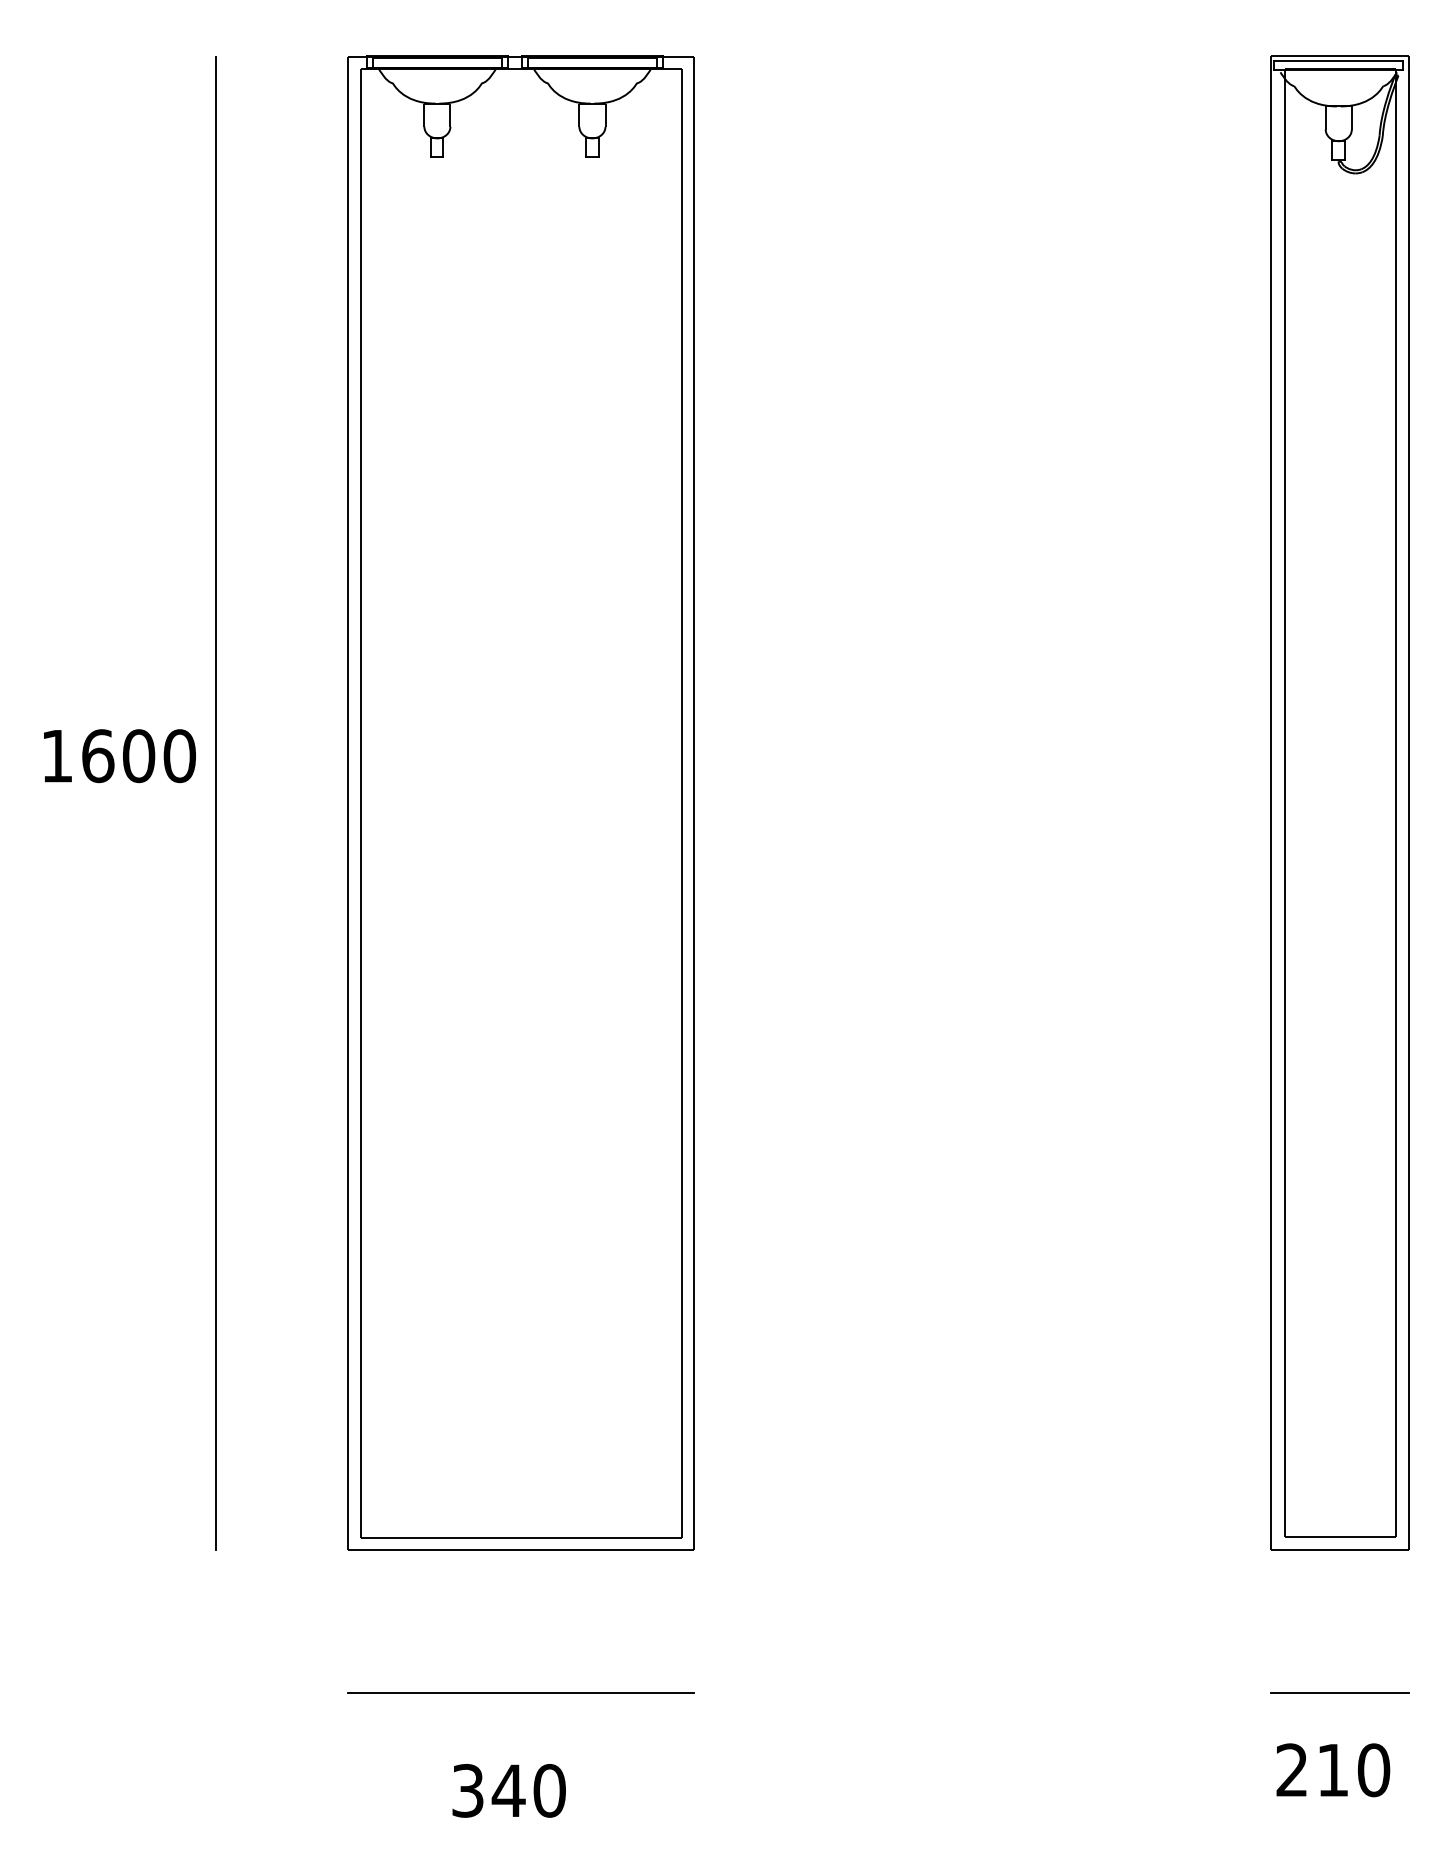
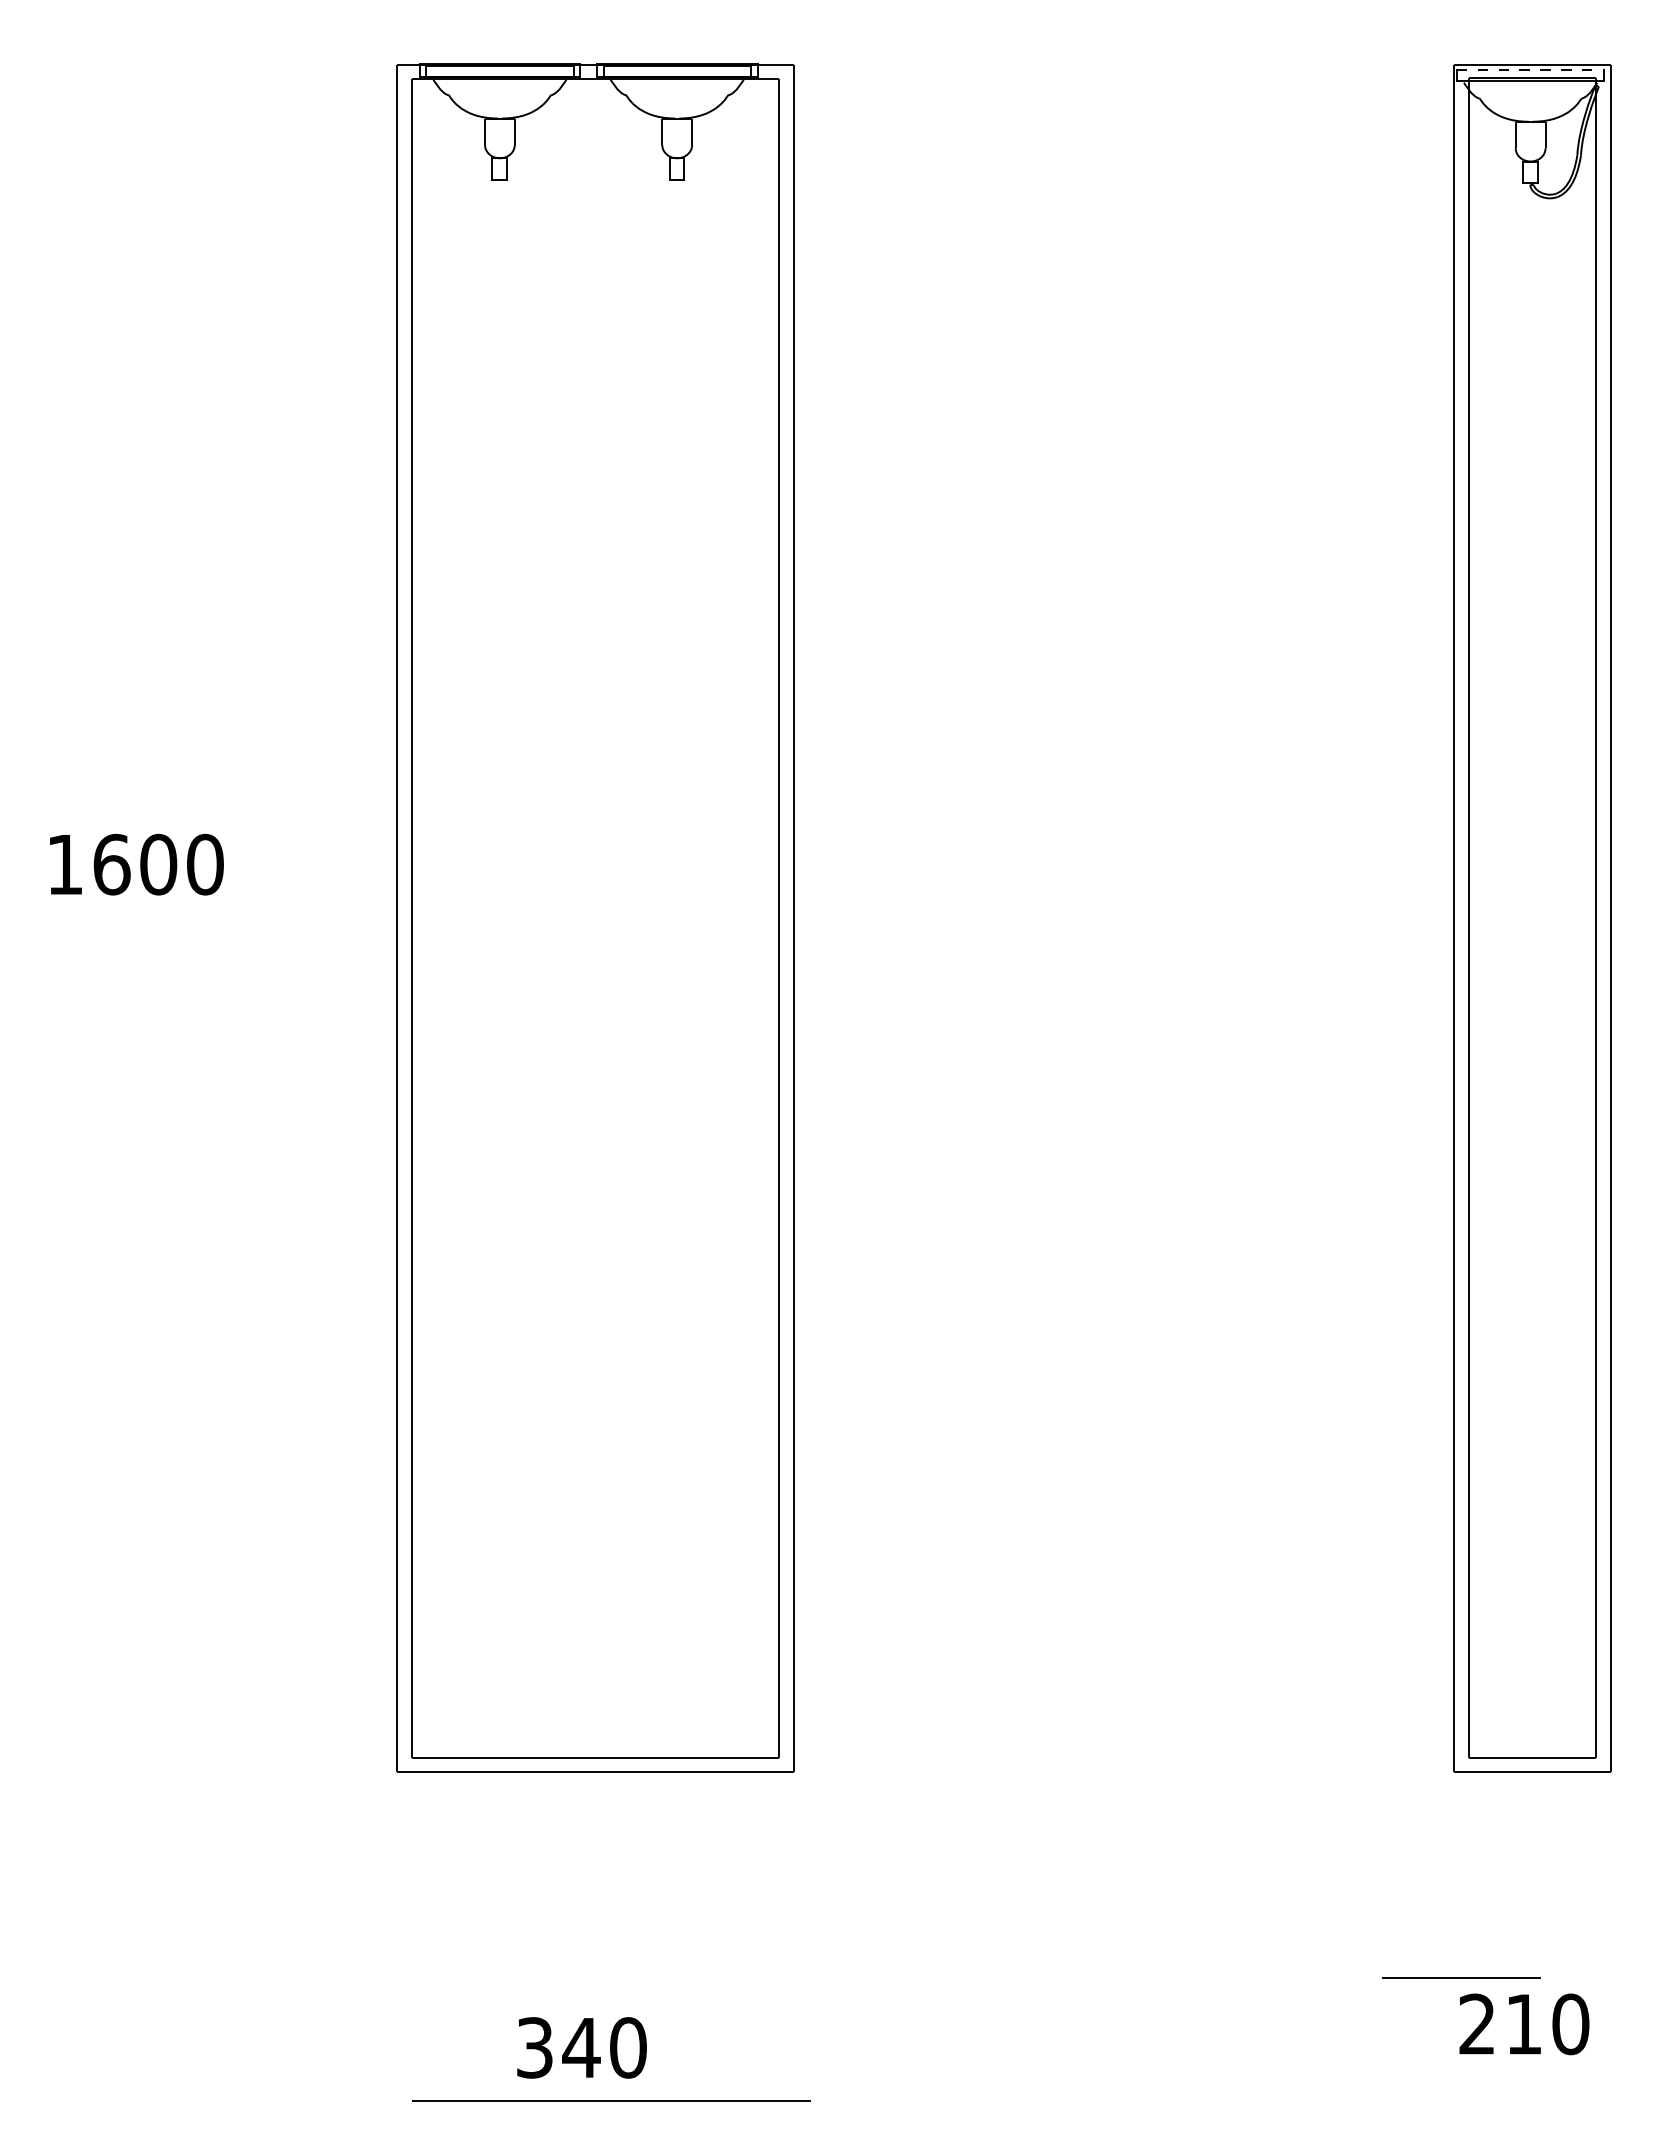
line: (1338, 60) -> (1530, 69), solid -> dashed
line: (215, 803) -> (246, 918), removed
line: (520, 1692) -> (611, 2100), moved
line: (1340, 1692) -> (1461, 1977), moved

